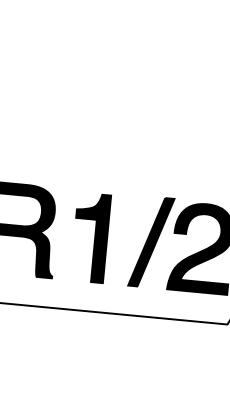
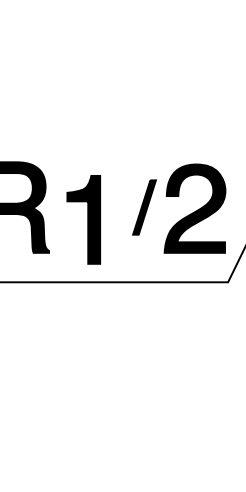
part: (90, 237) -> (83, 219), moved
part: (151, 242) -> (144, 207), size x0.6

